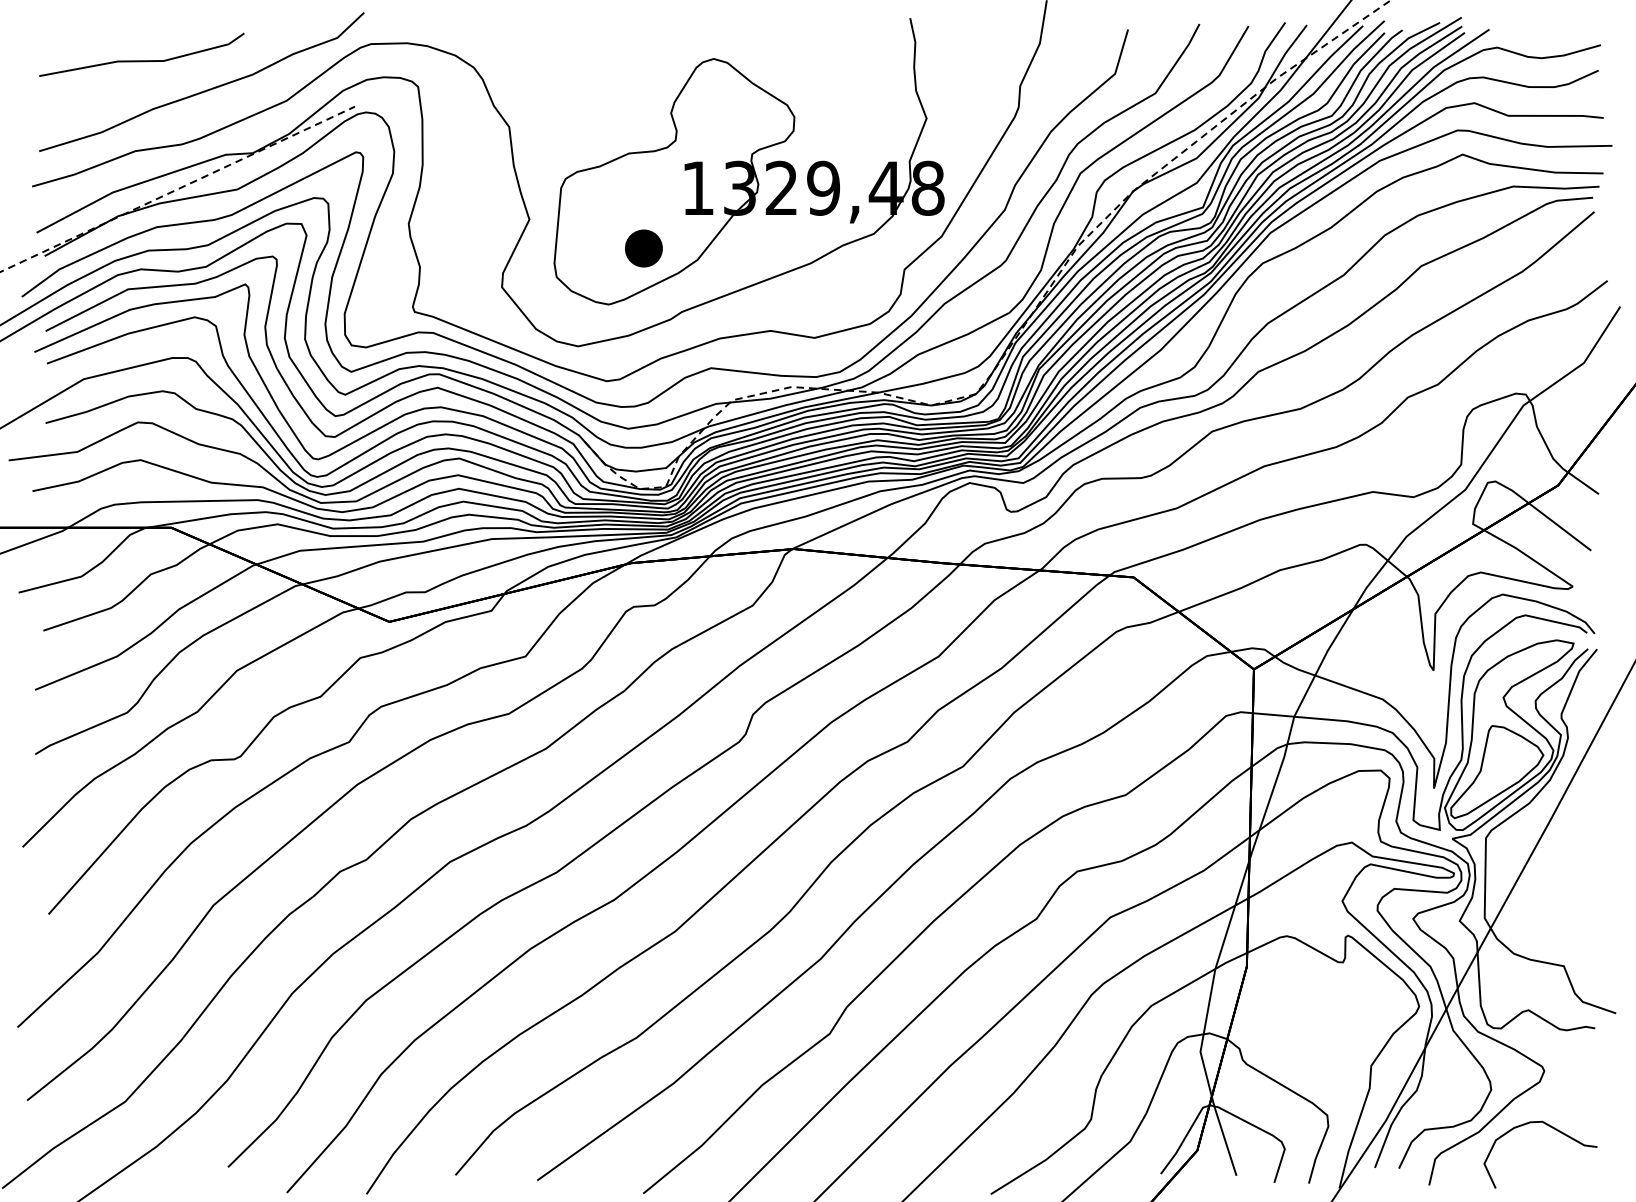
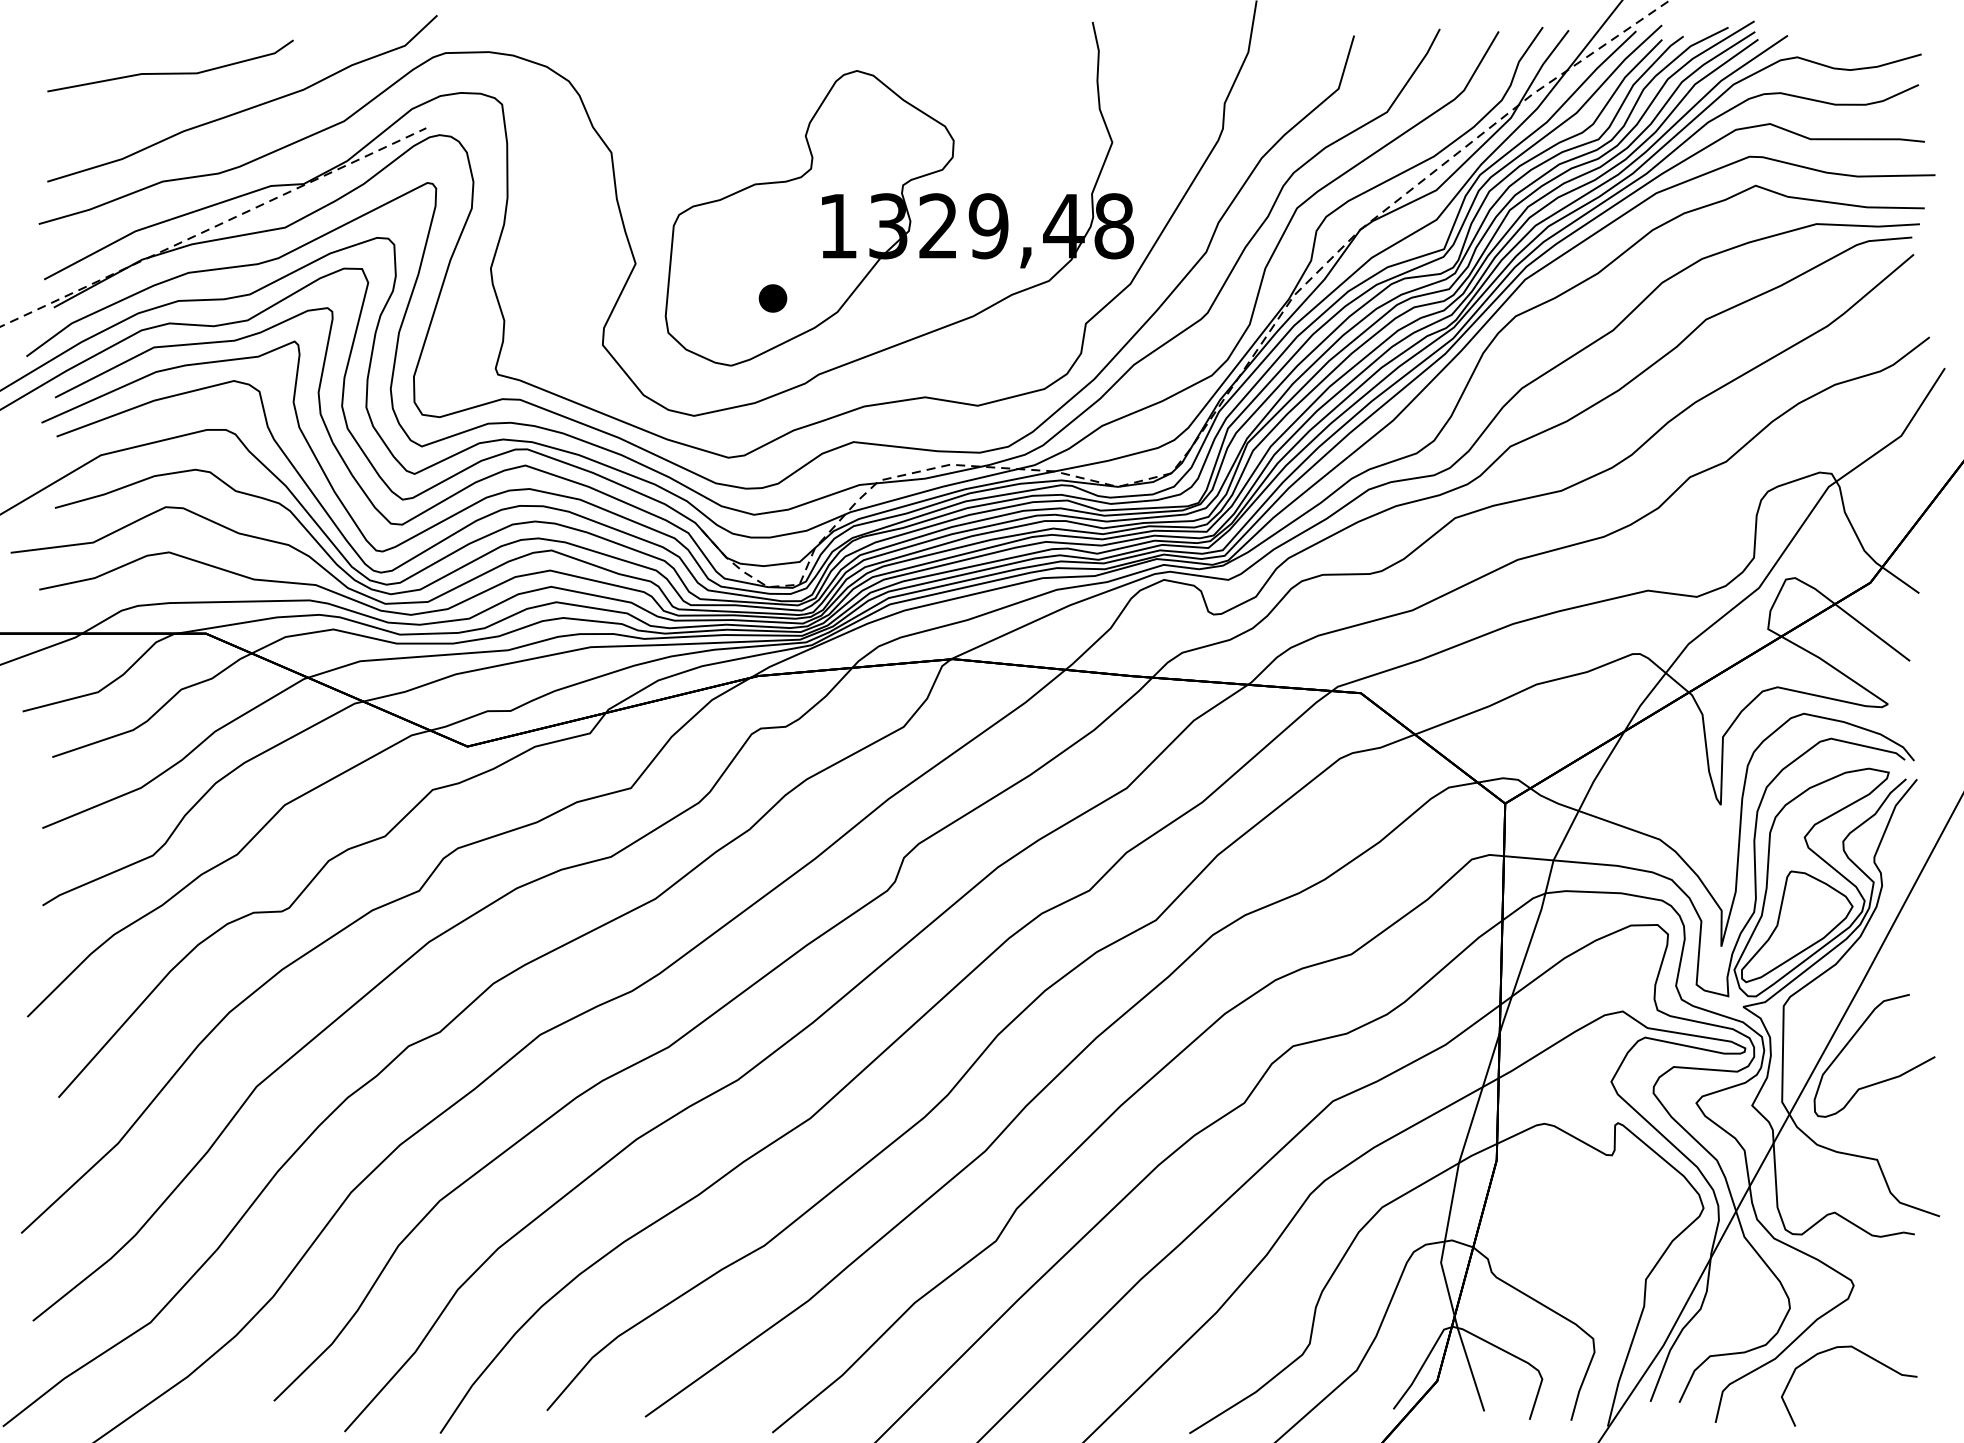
part: (643, 248) -> (772, 298), size x0.62
curve: (1568, 900) -> (1882, 1080), added

